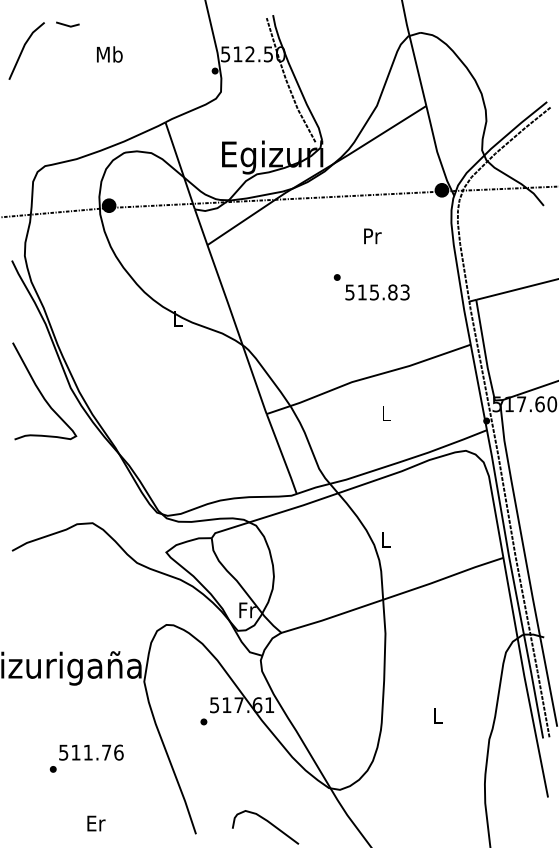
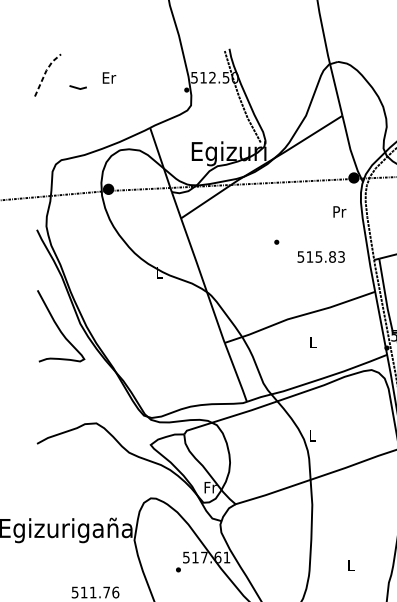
line: (67, 24) -> (77, 87), moved
line: (23, 47) -> (45, 72), solid -> dashed
text: (109, 54) -> (108, 77), Mb -> Er
text: (372, 236) -> (339, 212), moved
text: (377, 292) -> (321, 257), moved

